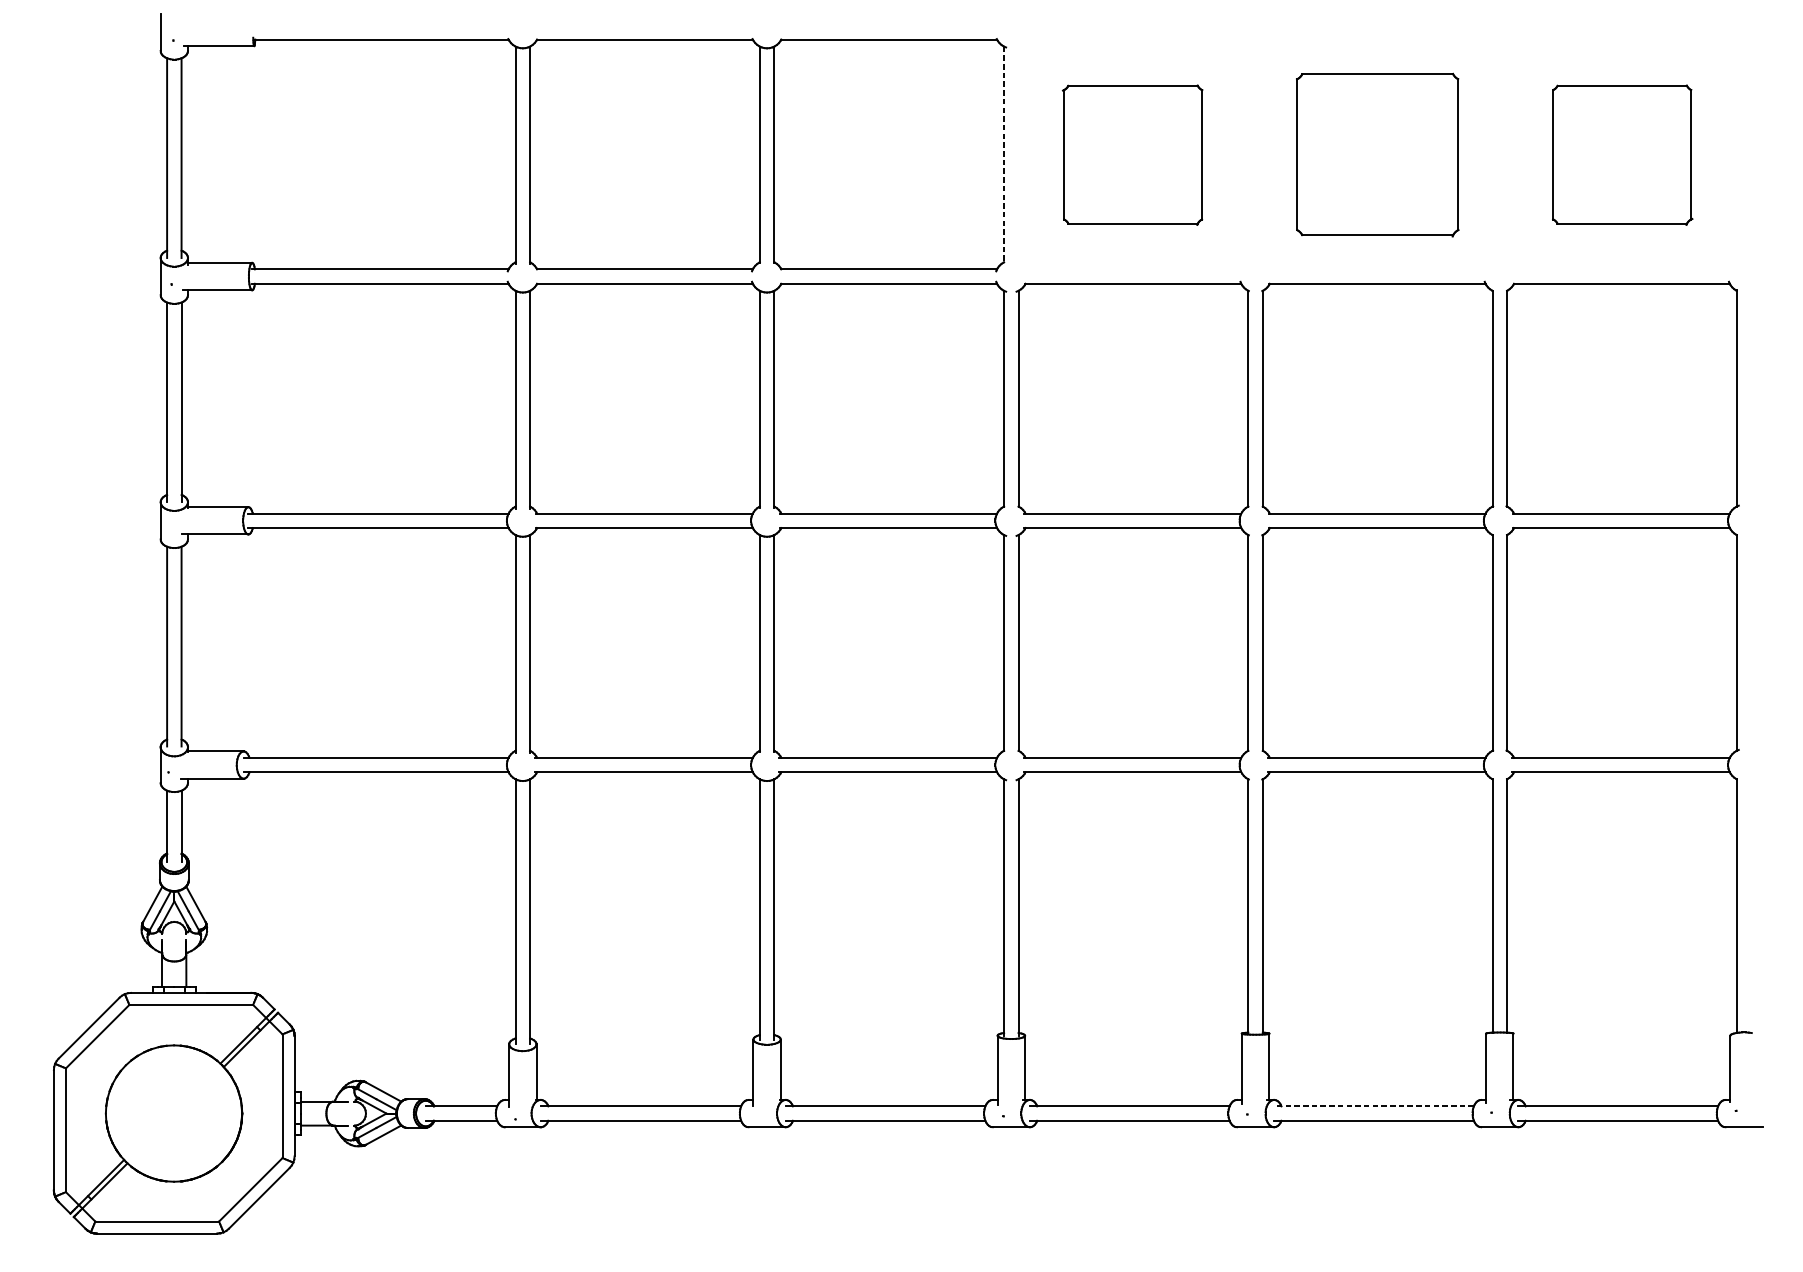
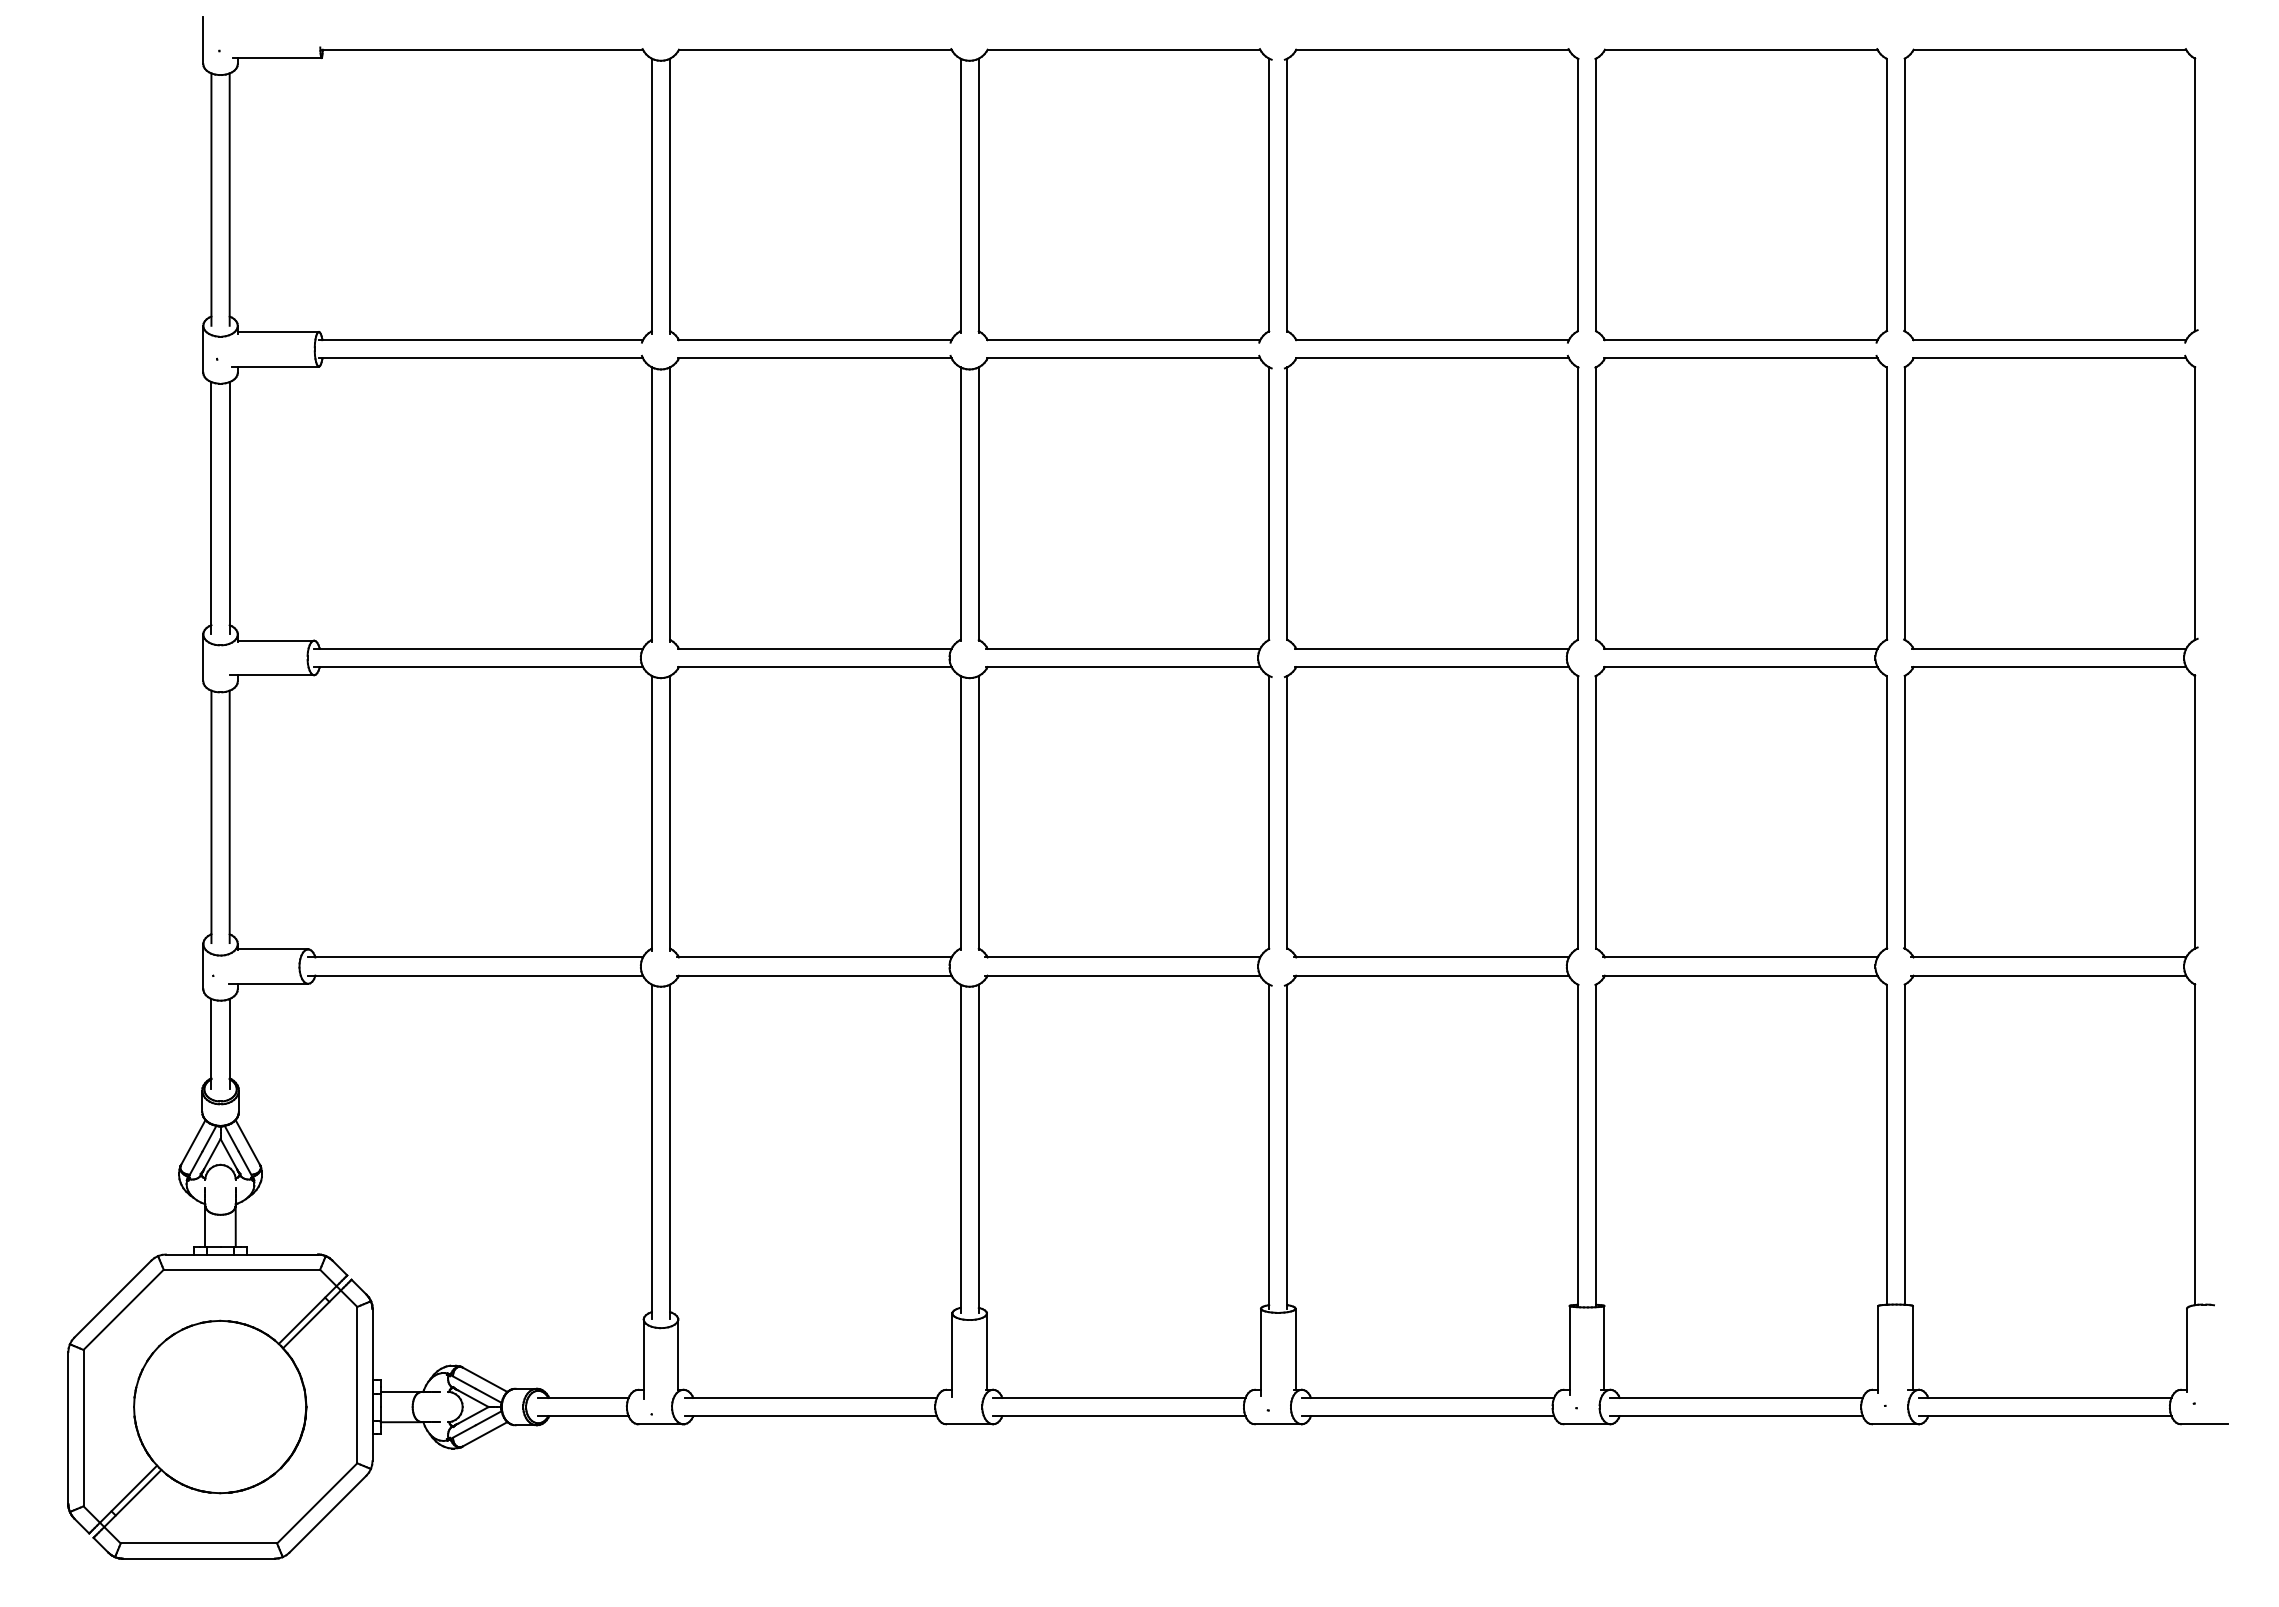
line: (1004, 154) -> (1269, 195), dashed -> solid
part: (1132, 154) -> (1431, 195), size x1.67
part: (1377, 154) -> (1741, 195), size x1.43
part: (1622, 154) -> (2050, 195), size x1.67
line: (1373, 1106) -> (1736, 1397), dashed -> solid

